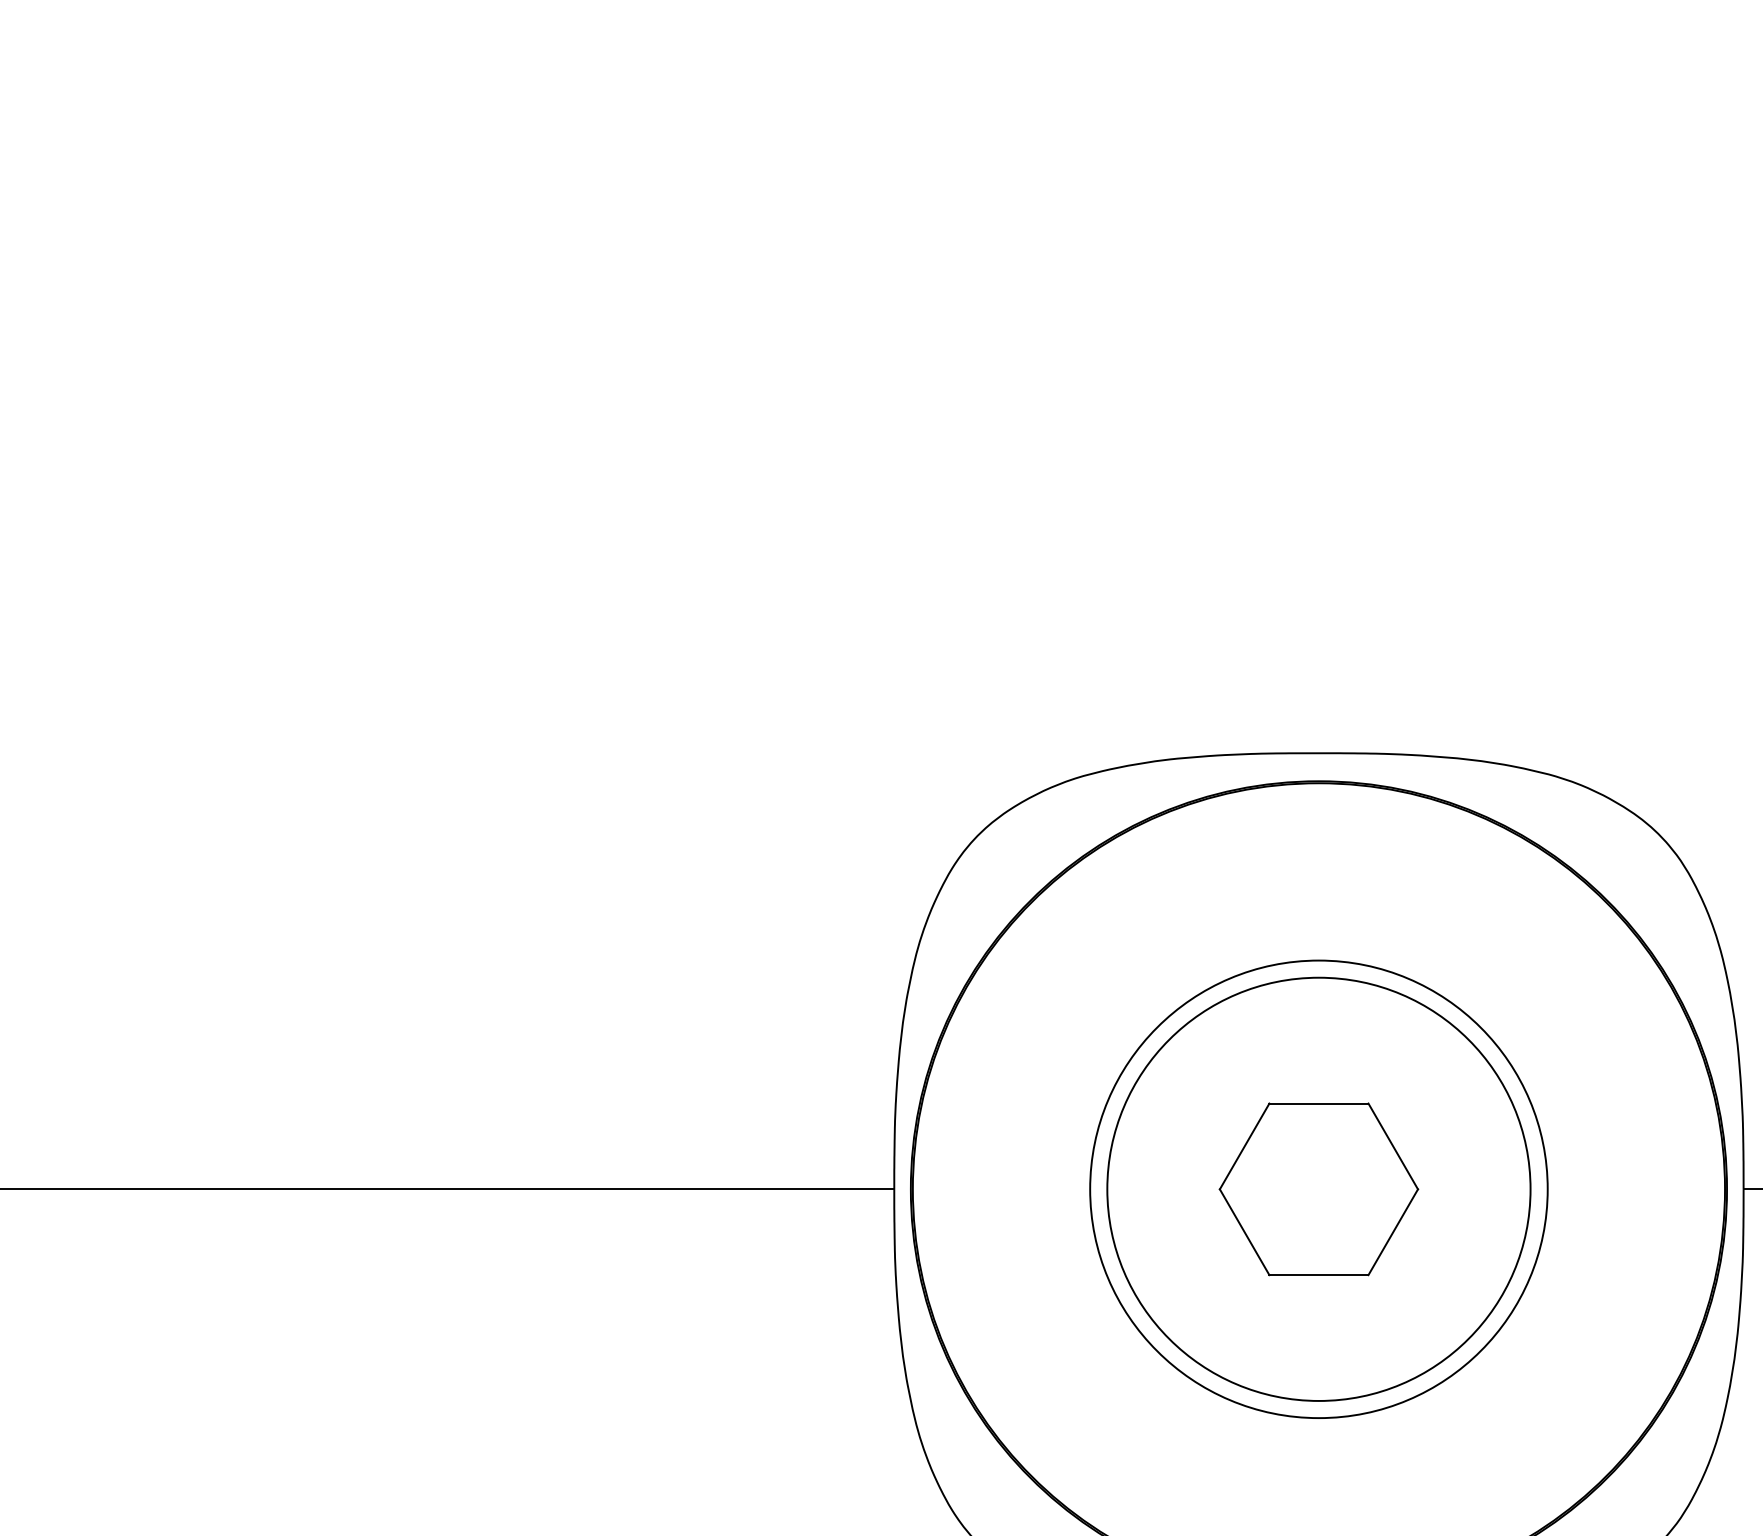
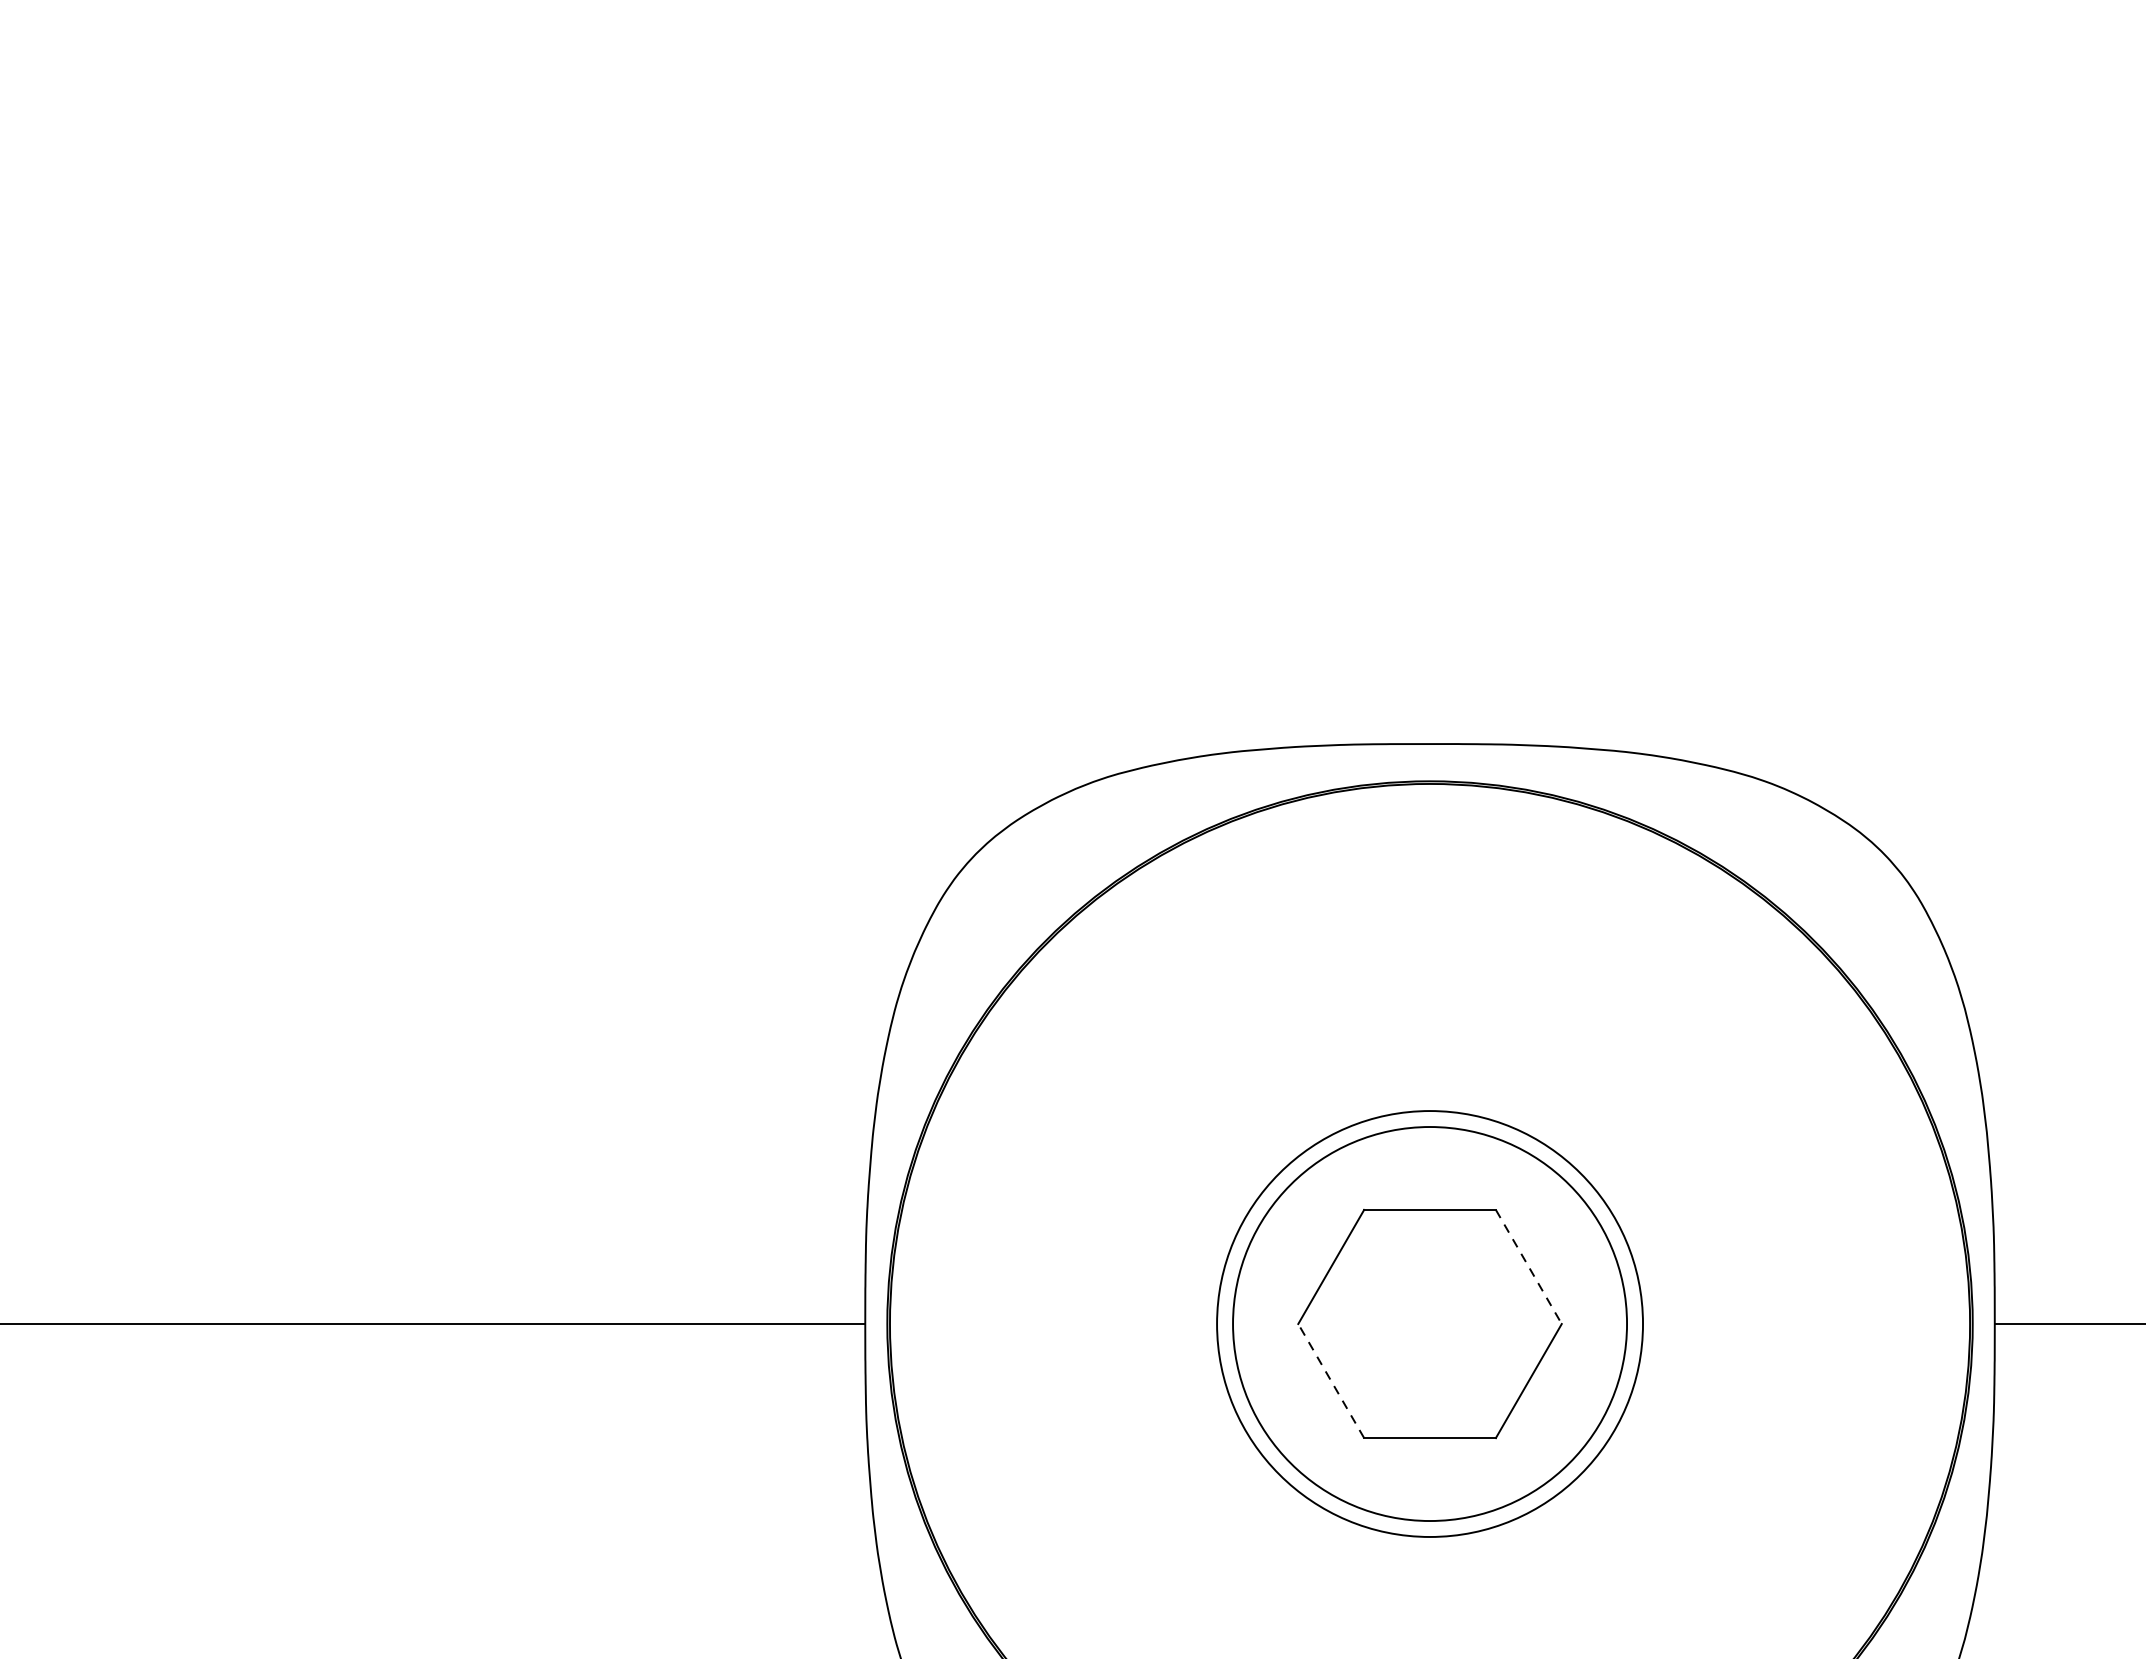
line: (1393, 1146) -> (1529, 1267), solid -> dashed
circle: (1318, 1188) -> (1429, 1322), size x0.7
circle: (1318, 1189) -> (1429, 1324), size x0.7
line: (1244, 1232) -> (1331, 1381), solid -> dashed

